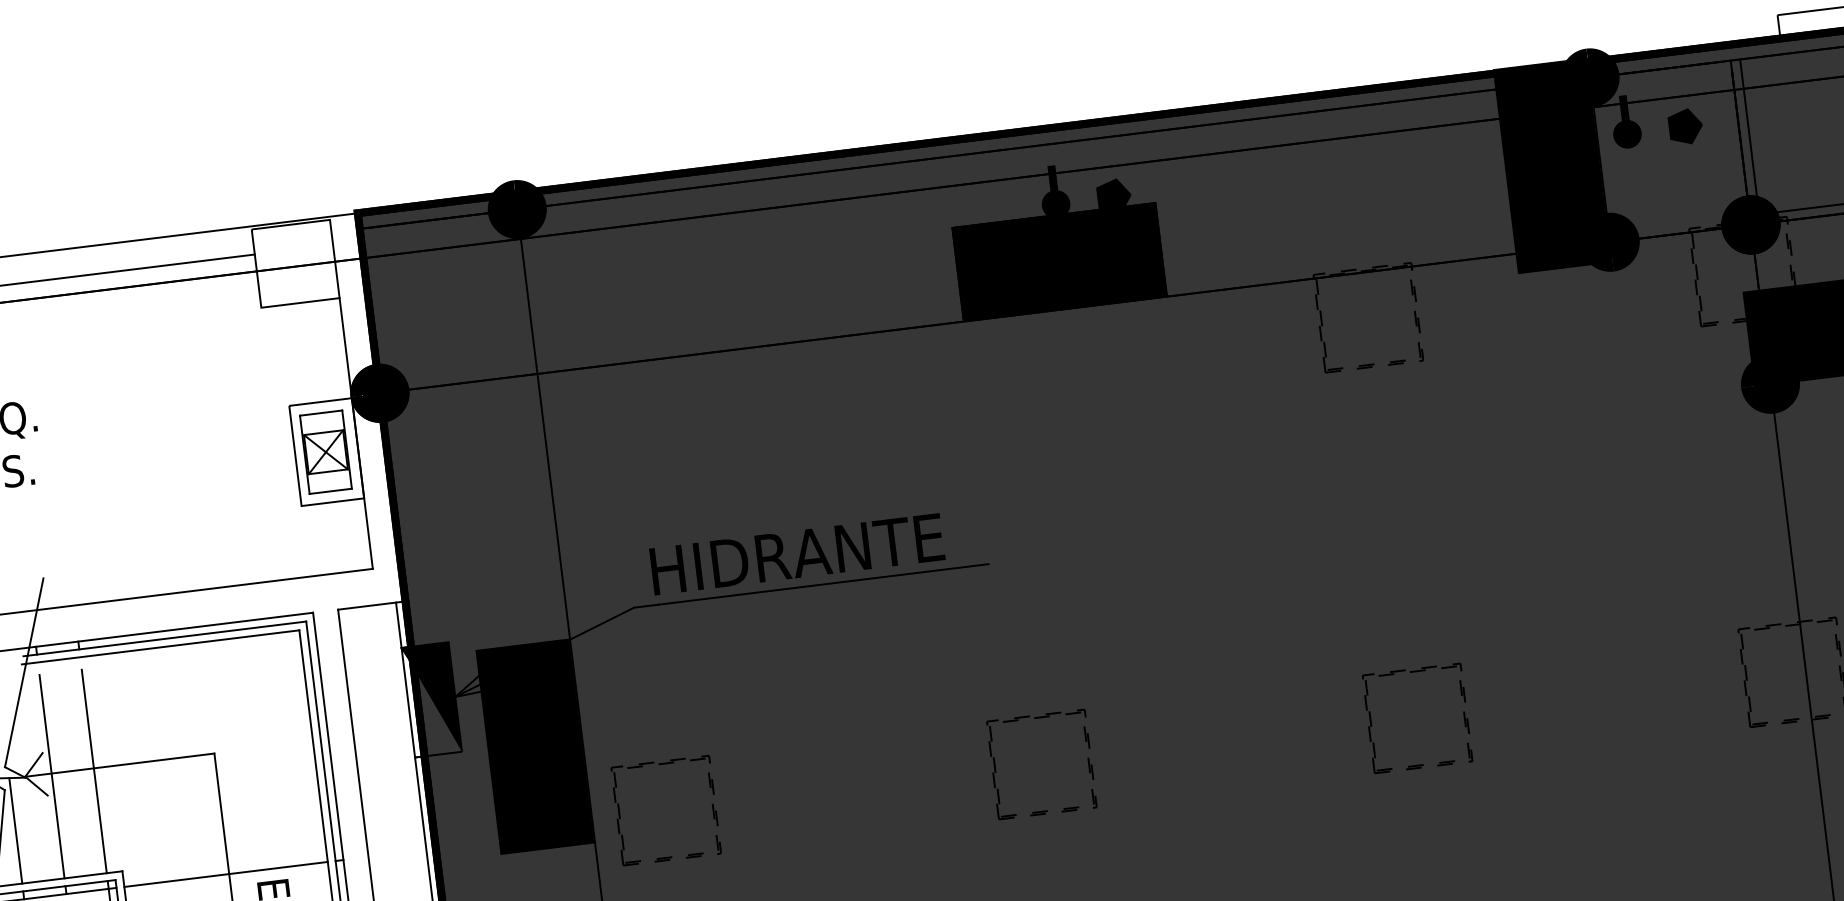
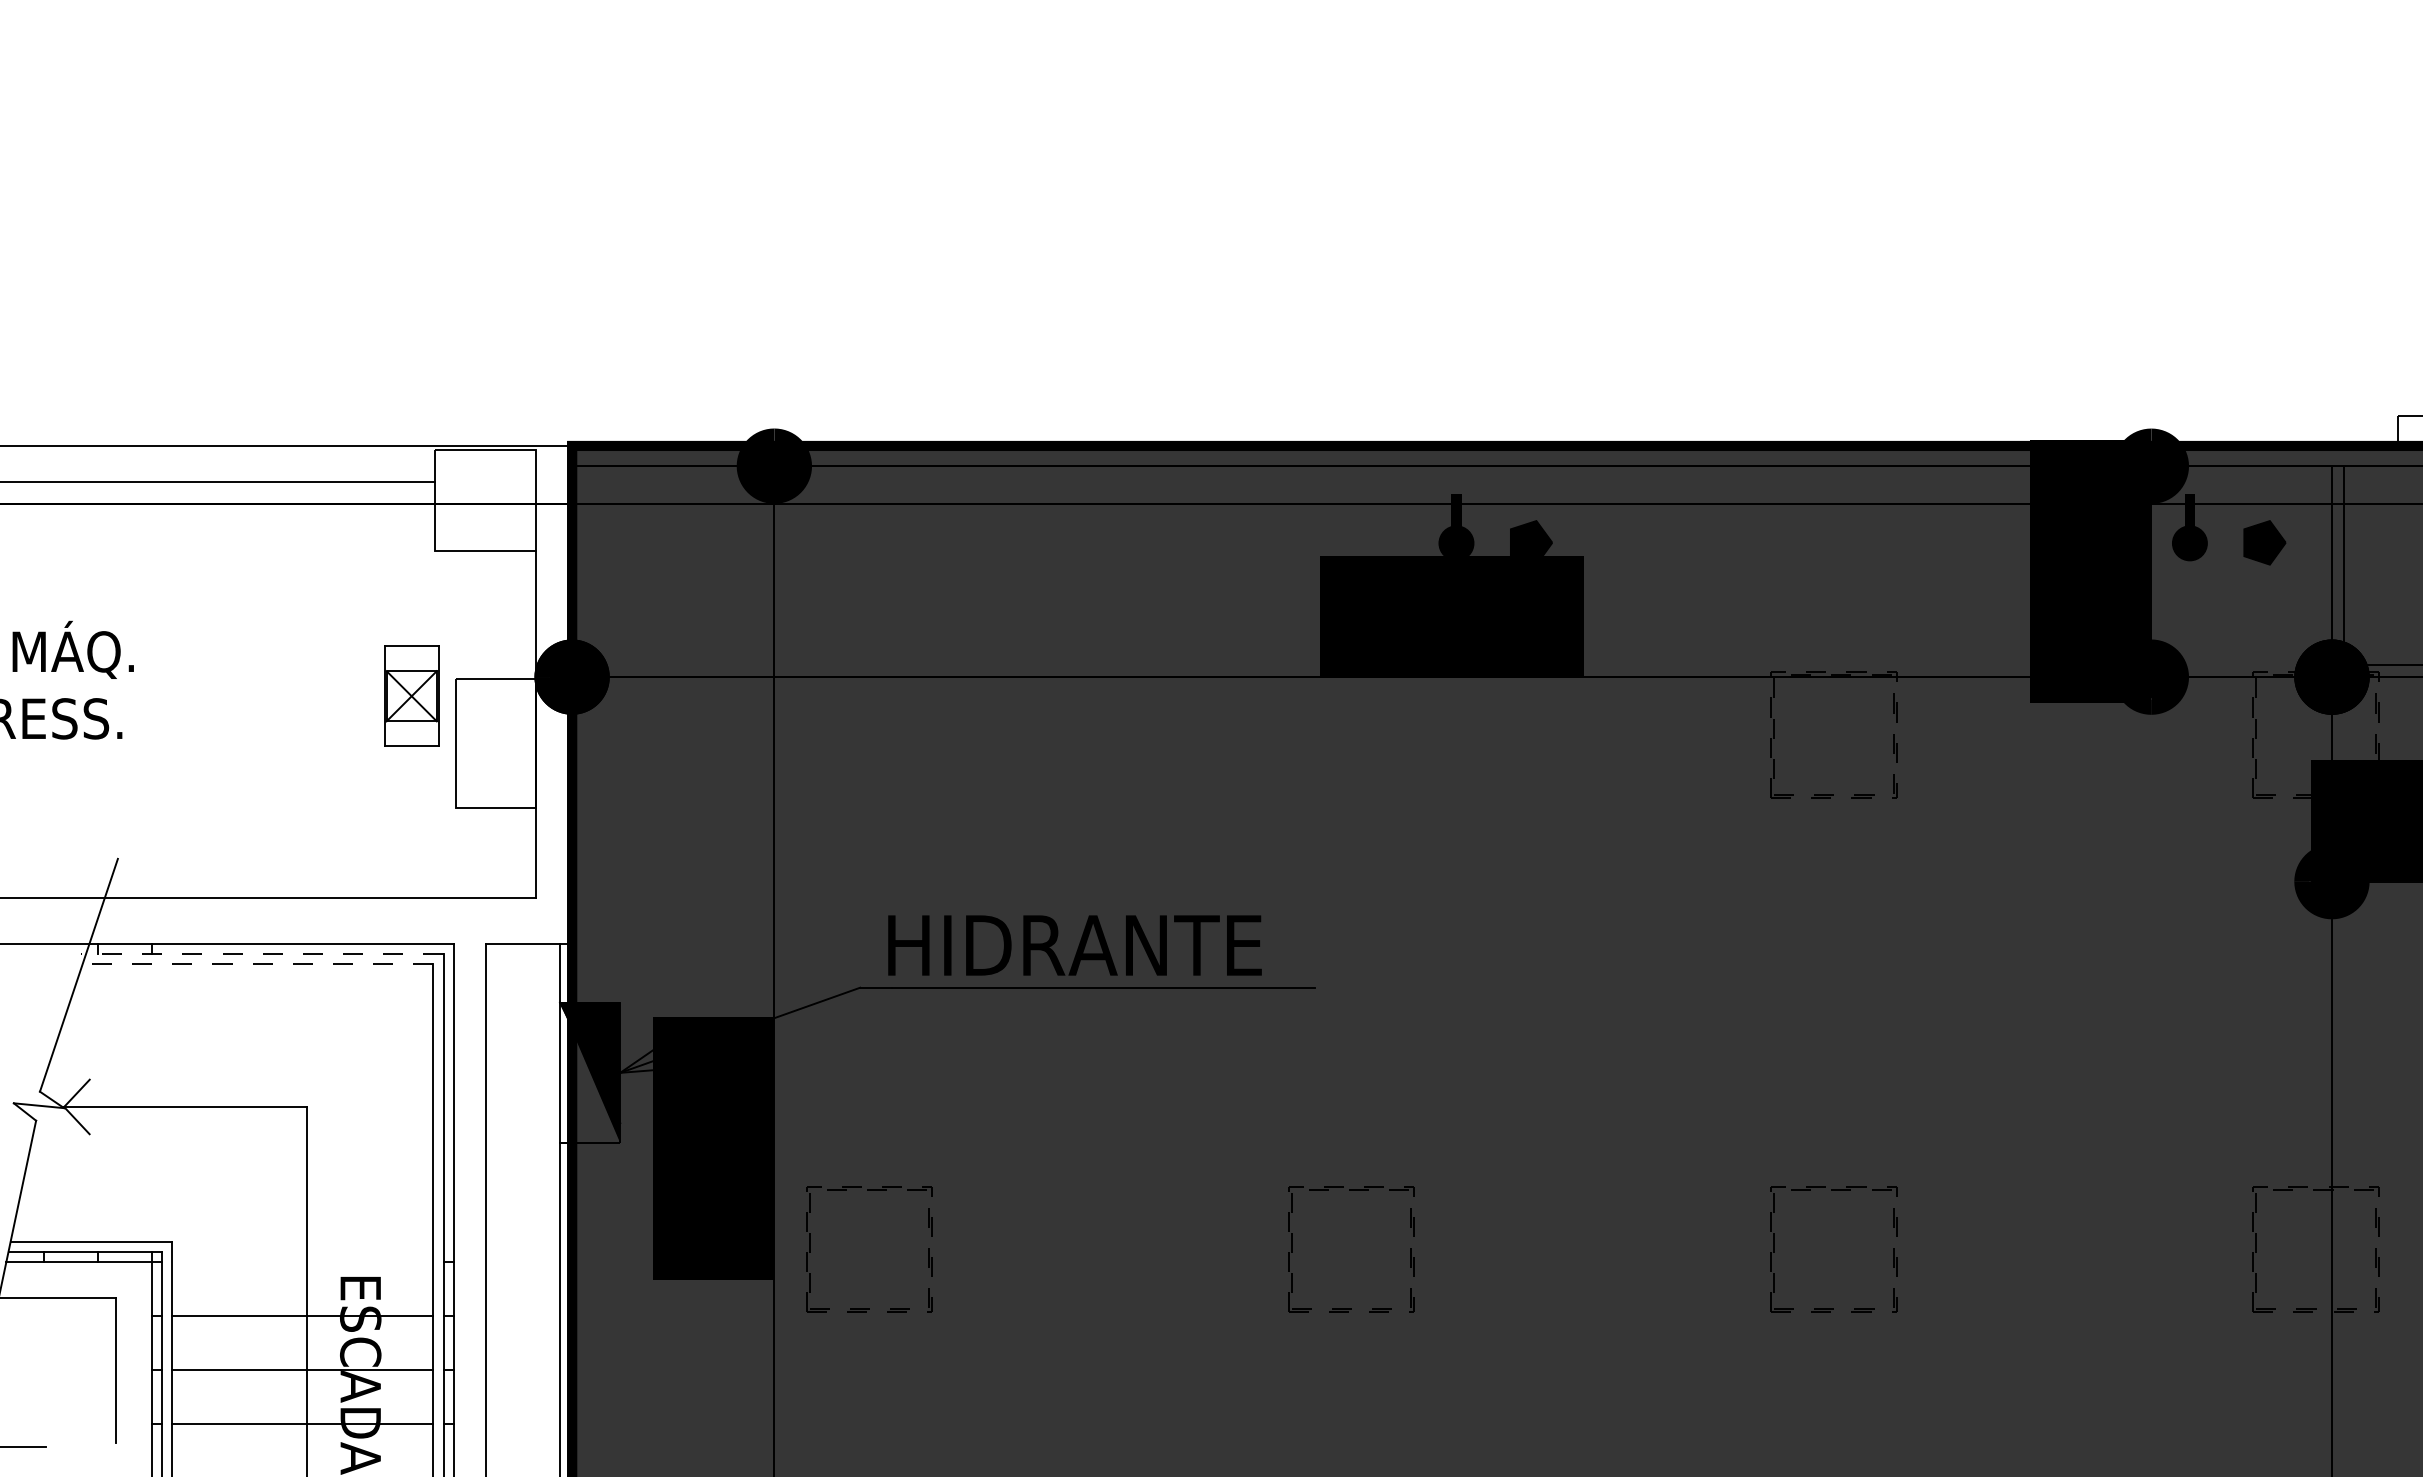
part: (325, 451) -> (411, 695), moved
line: (164, 639) -> (261, 954), solid -> dashed
line: (159, 647) -> (254, 964), solid -> dashed
line: (94, 771) -> (152, 1110), removed
line: (51, 776) -> (97, 1110), removed
line: (15, 830) -> (43, 1173), removed
line: (225, 874) -> (302, 1261), removed

